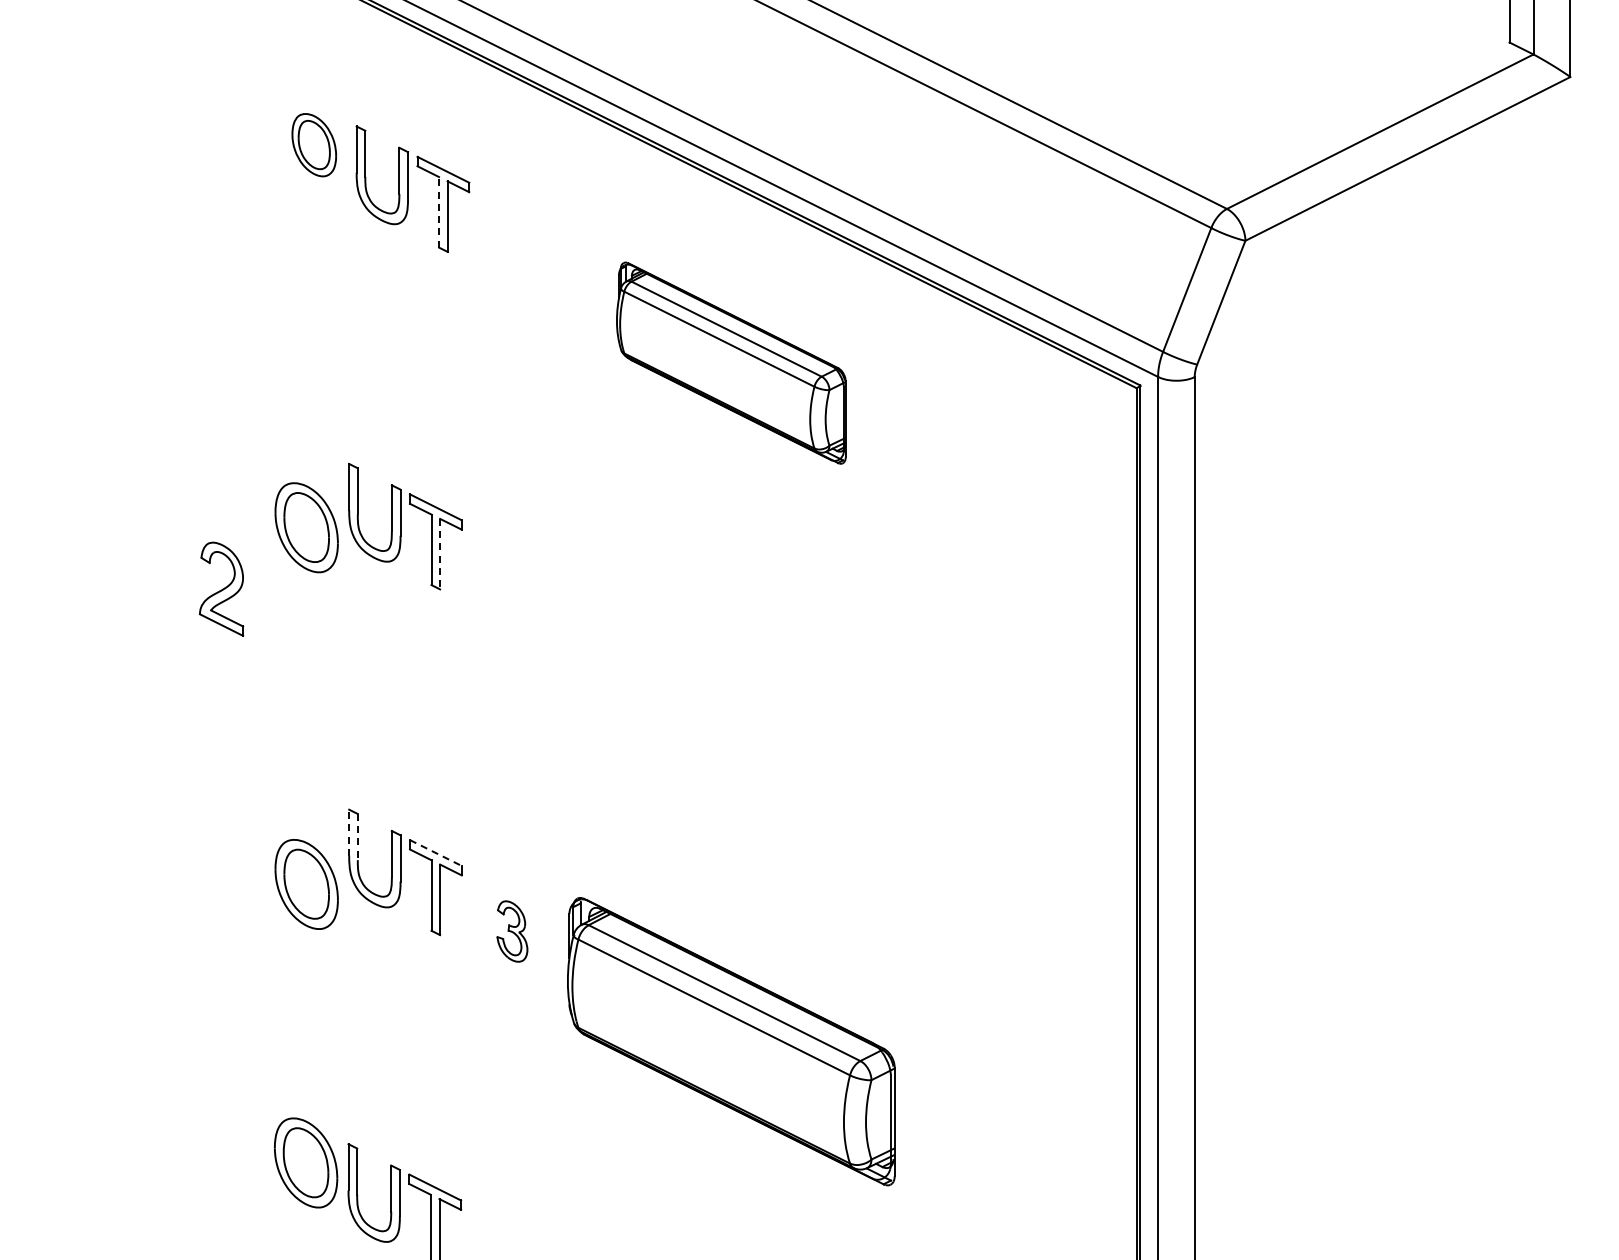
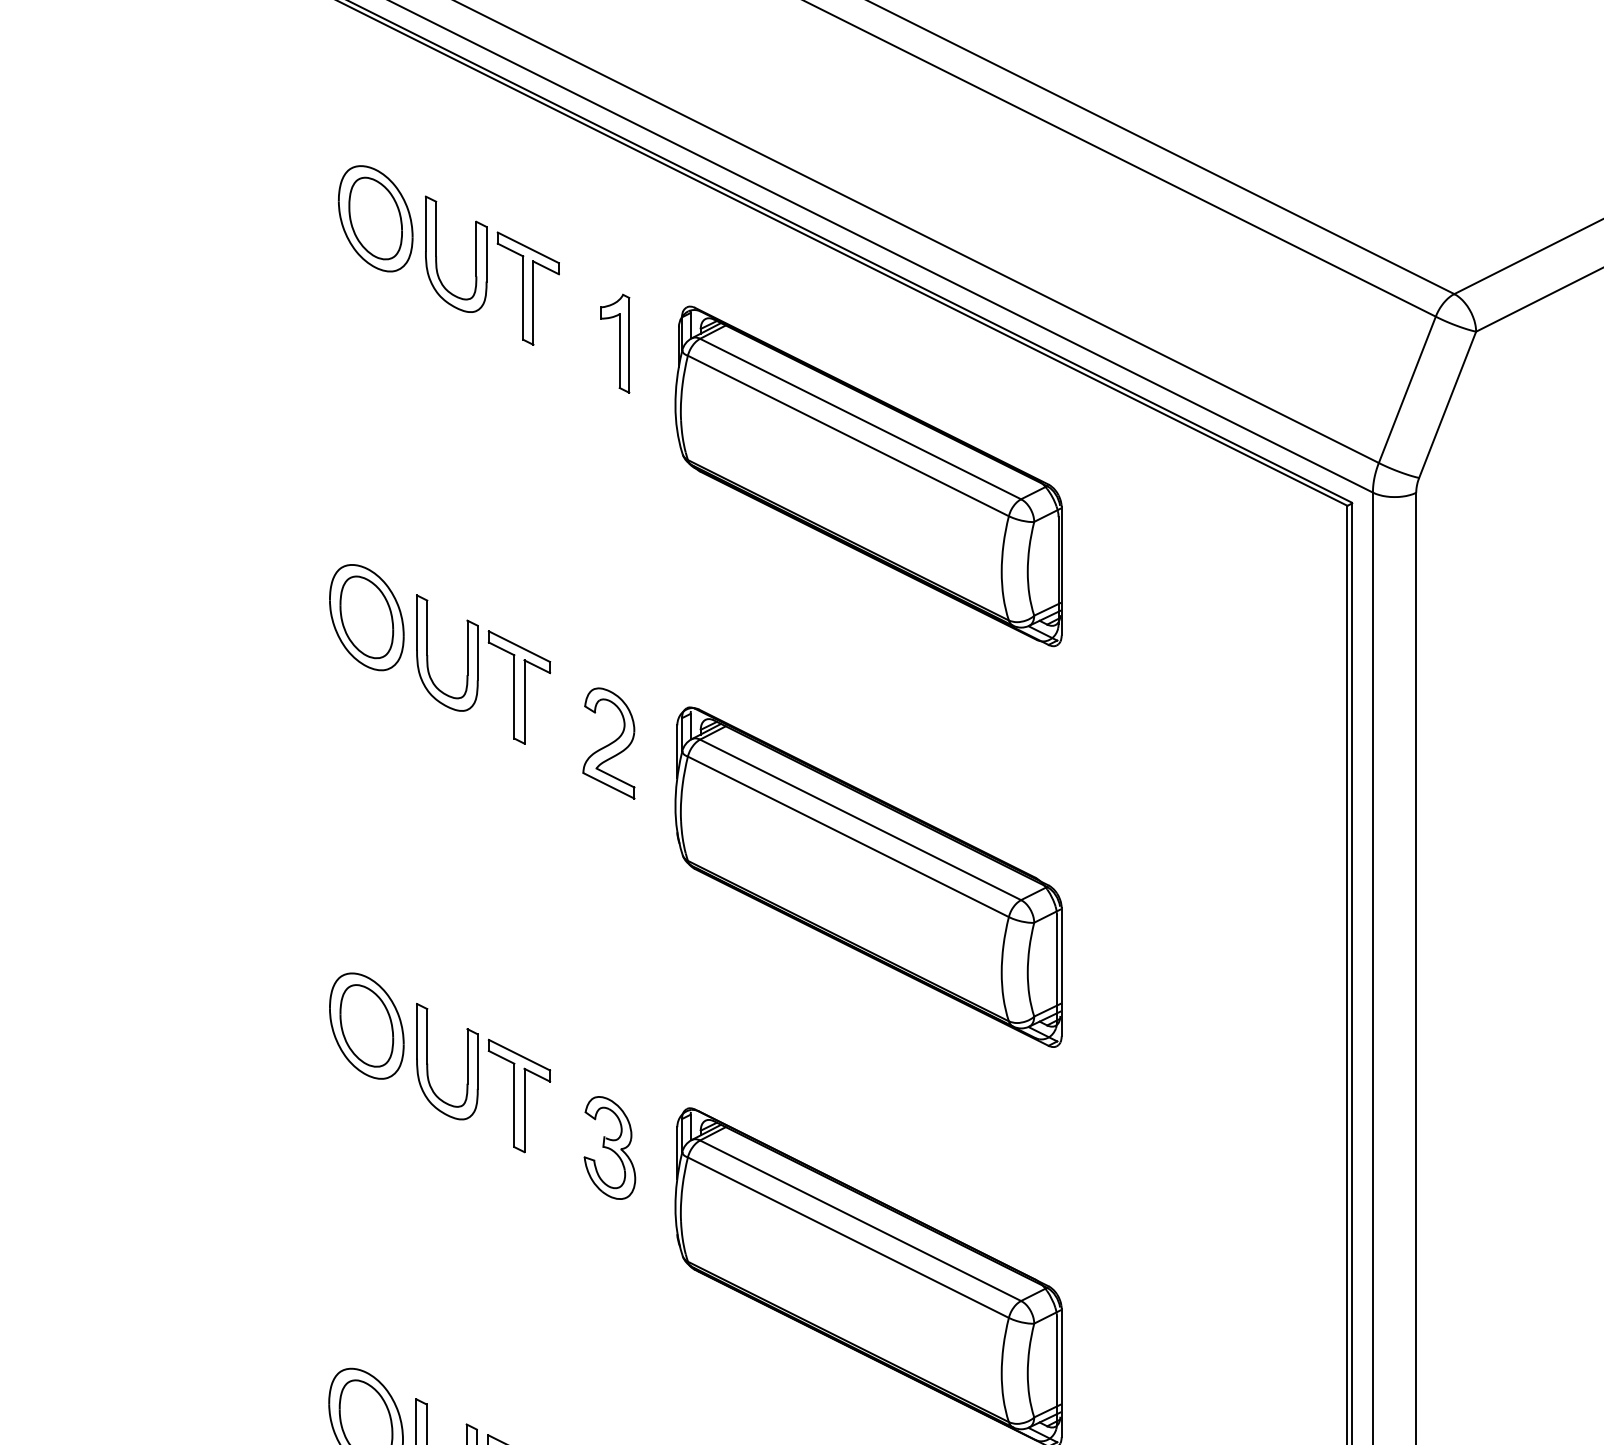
part: (314, 144) -> (376, 217), size x1.43
line: (439, 211) -> (523, 297), dashed -> solid
part: (516, 250) -> (614, 343), added
part: (731, 362) -> (868, 475), size x1.43
part: (306, 527) -> (366, 617), moved
line: (440, 554) -> (524, 702), dashed -> solid
part: (221, 588) -> (608, 742), moved
part: (731, 701) -> (868, 876), added
line: (349, 832) -> (417, 1030), dashed -> solid
line: (357, 837) -> (426, 1036), dashed -> solid
line: (435, 853) -> (519, 1055), dashed -> solid
part: (306, 884) -> (366, 1026), moved
part: (512, 931) -> (610, 1147), size x1.43

